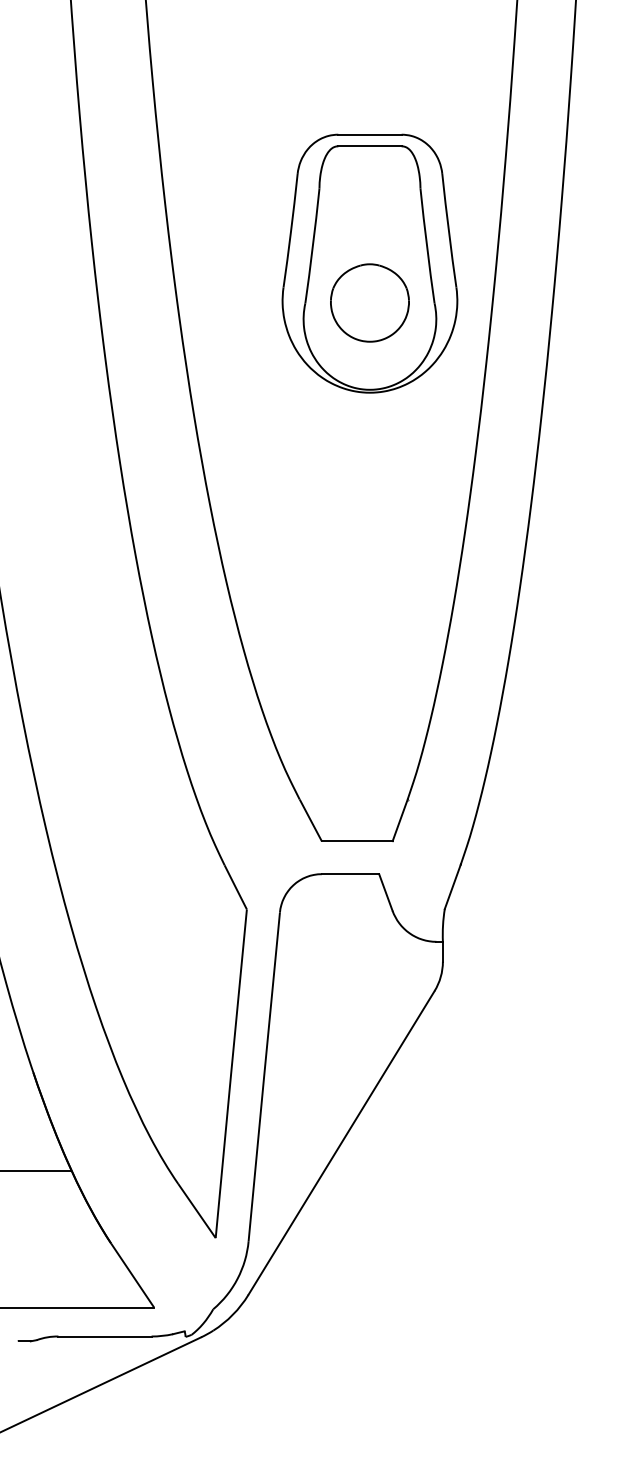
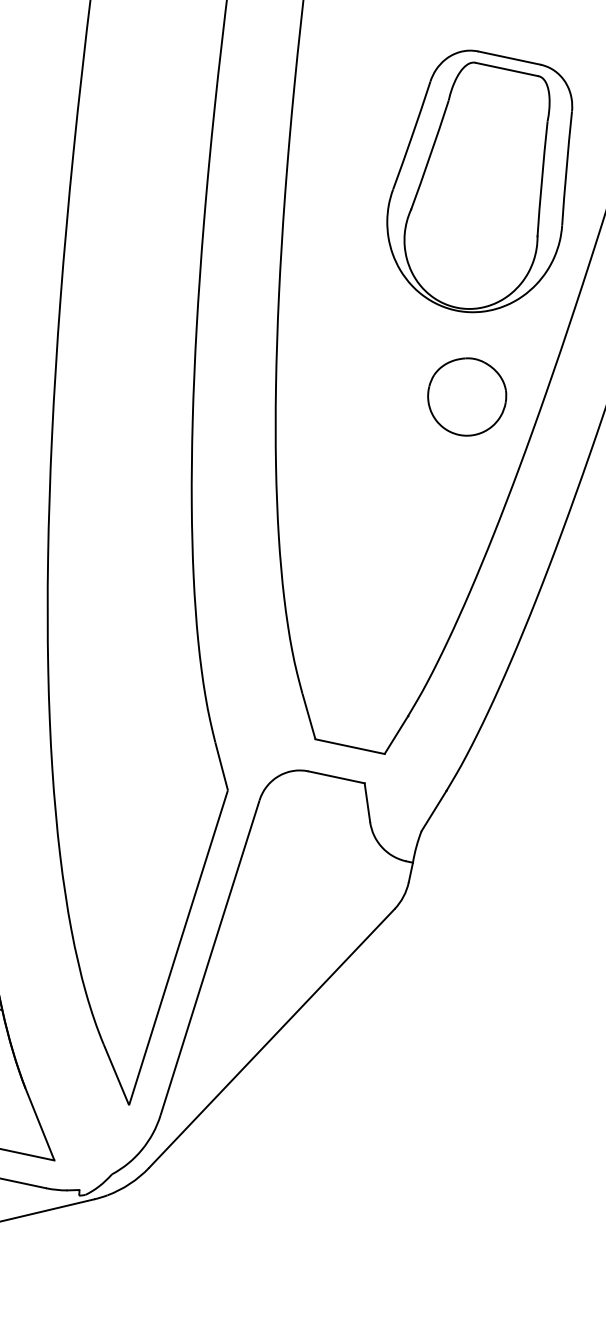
part: (369, 302) -> (466, 396), moved

